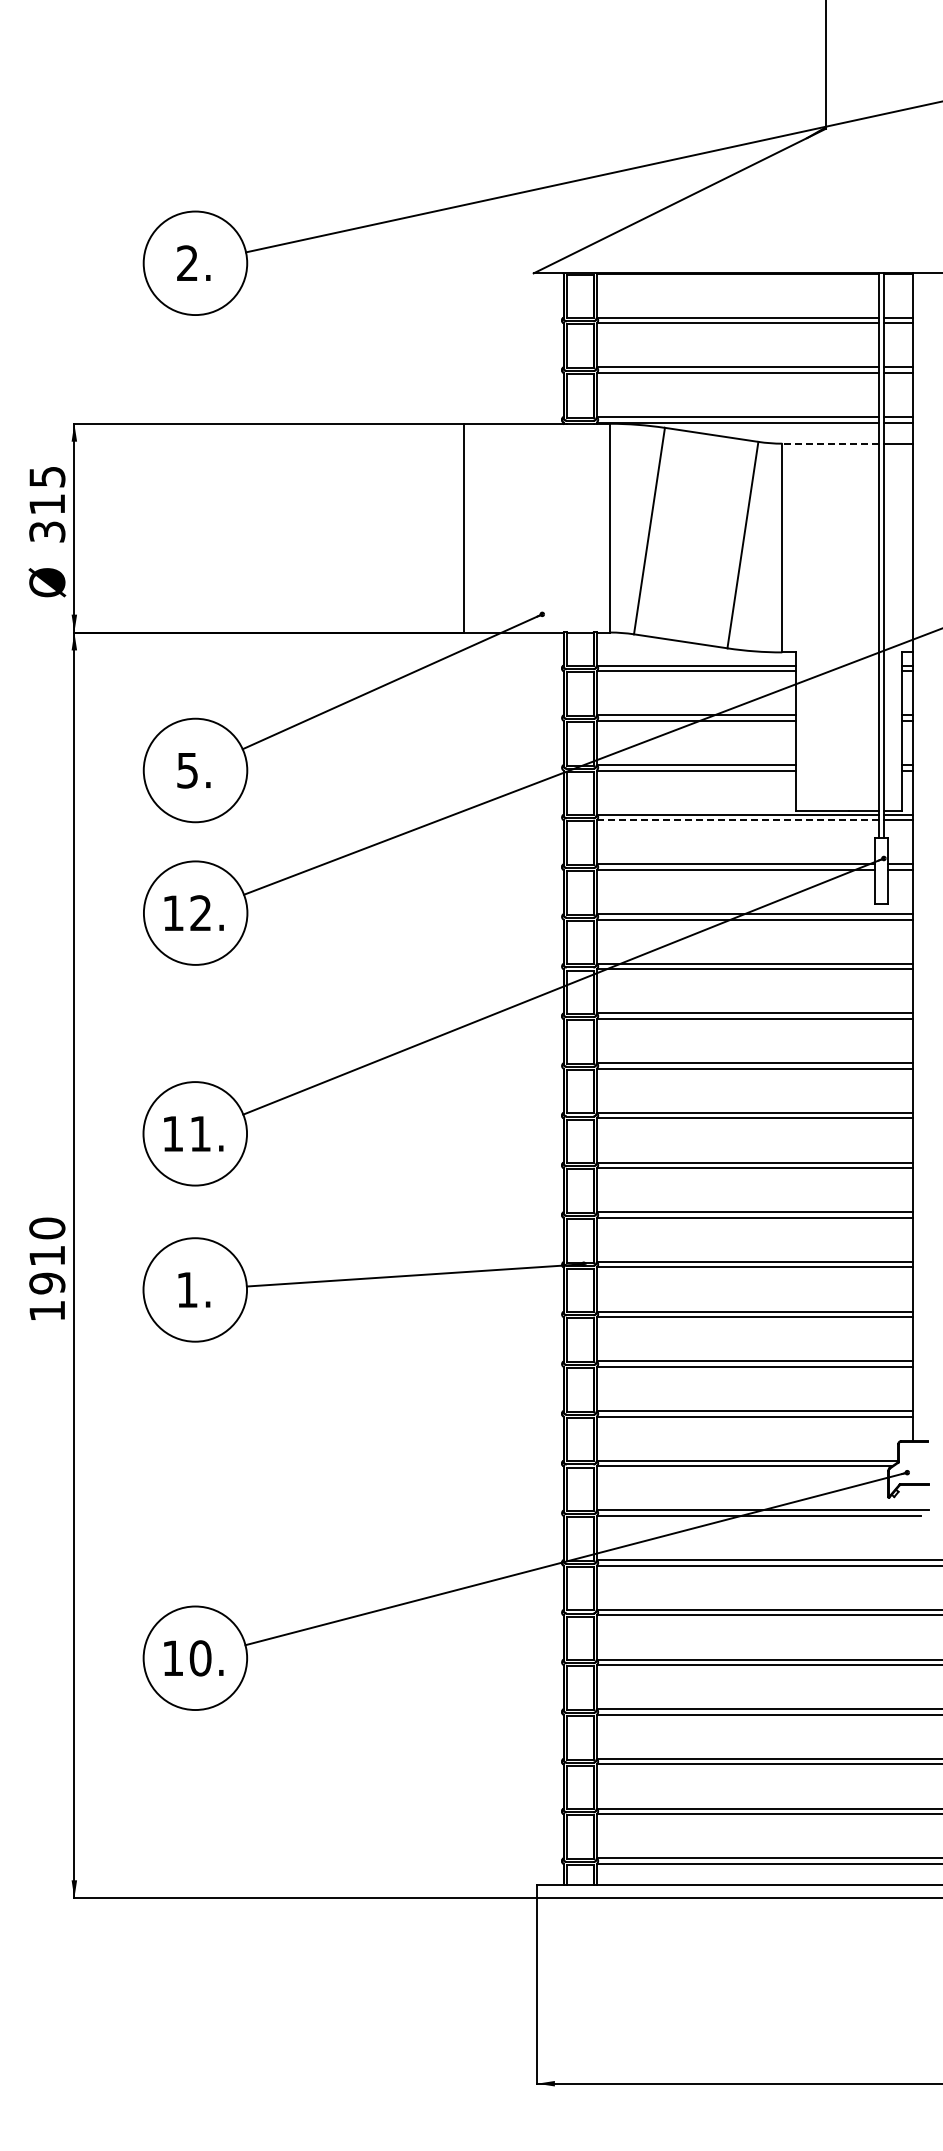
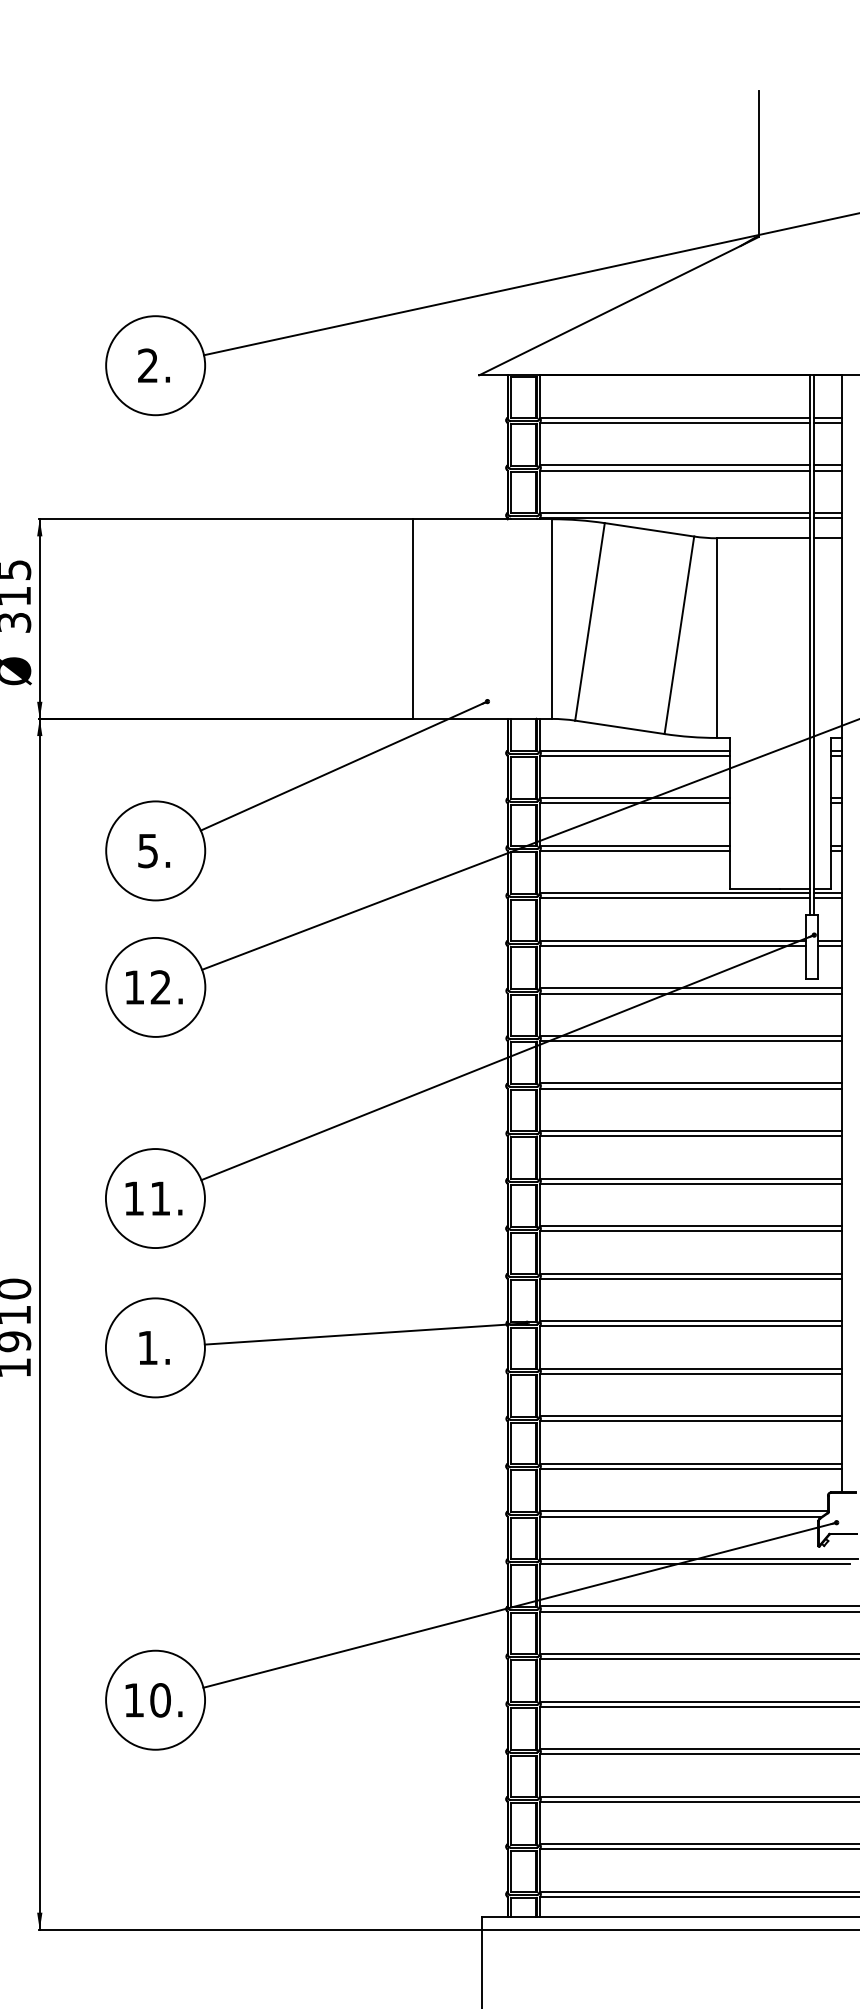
line: (830, 443) -> (763, 538), dashed -> solid
line: (738, 820) -> (675, 898), dashed -> solid

